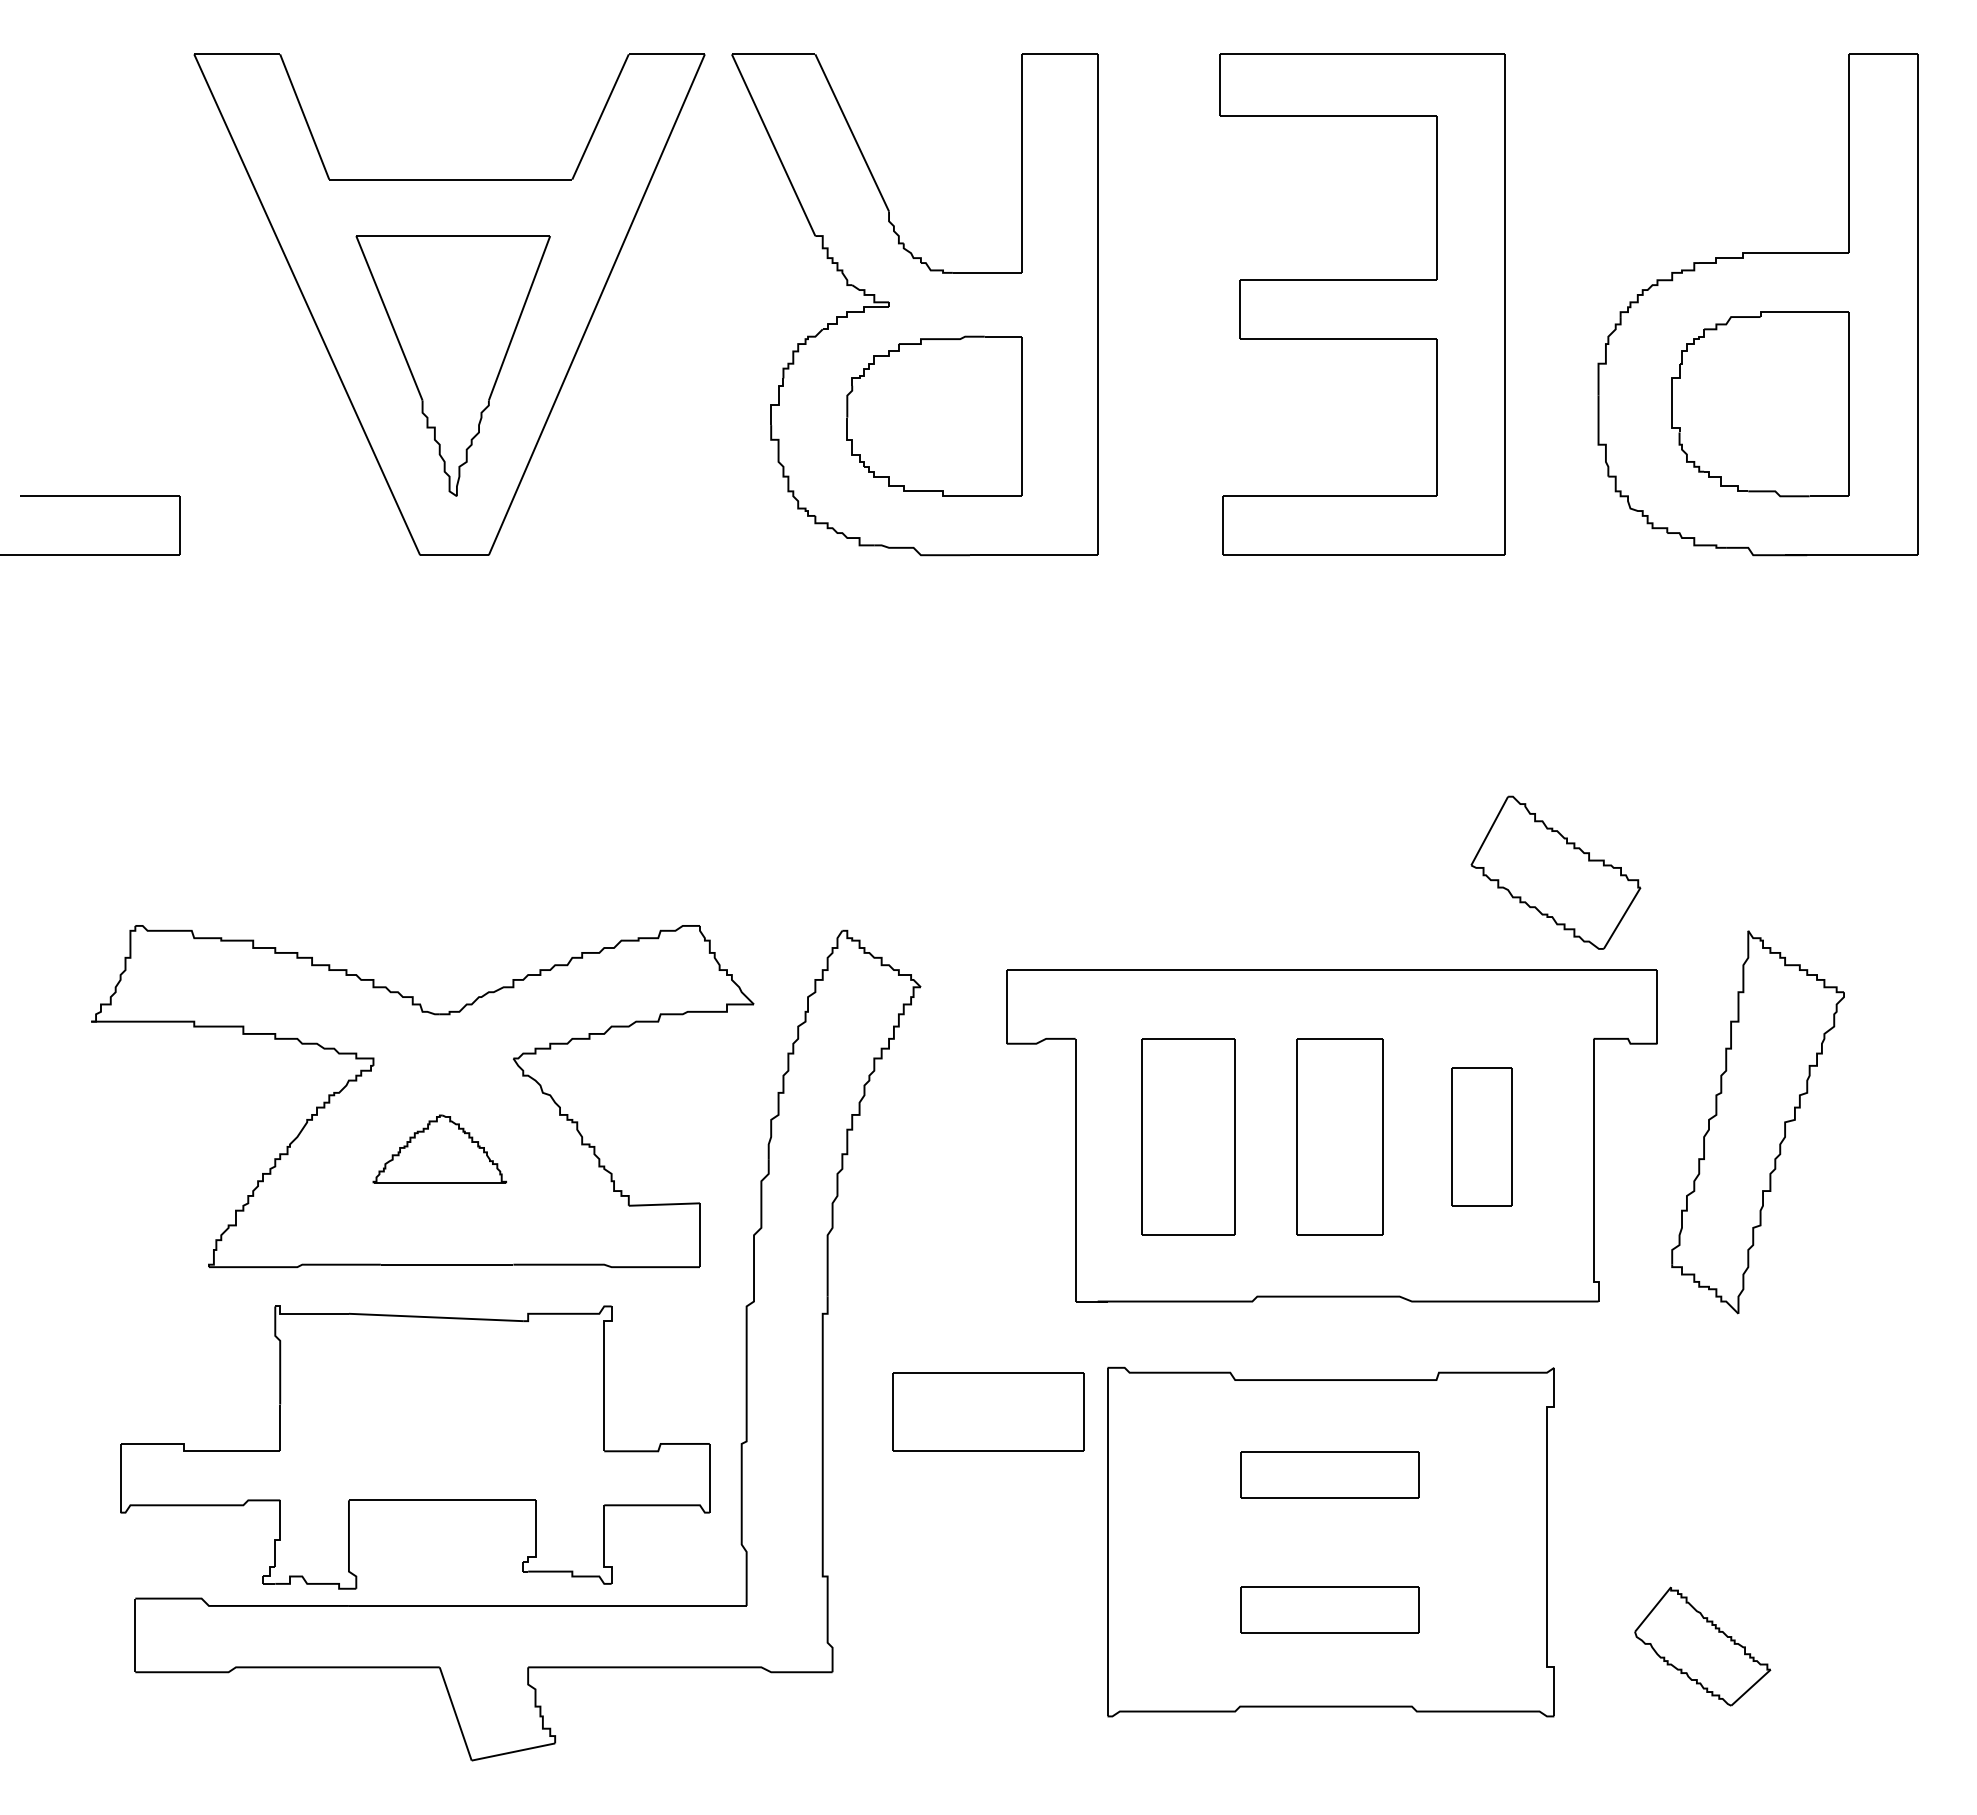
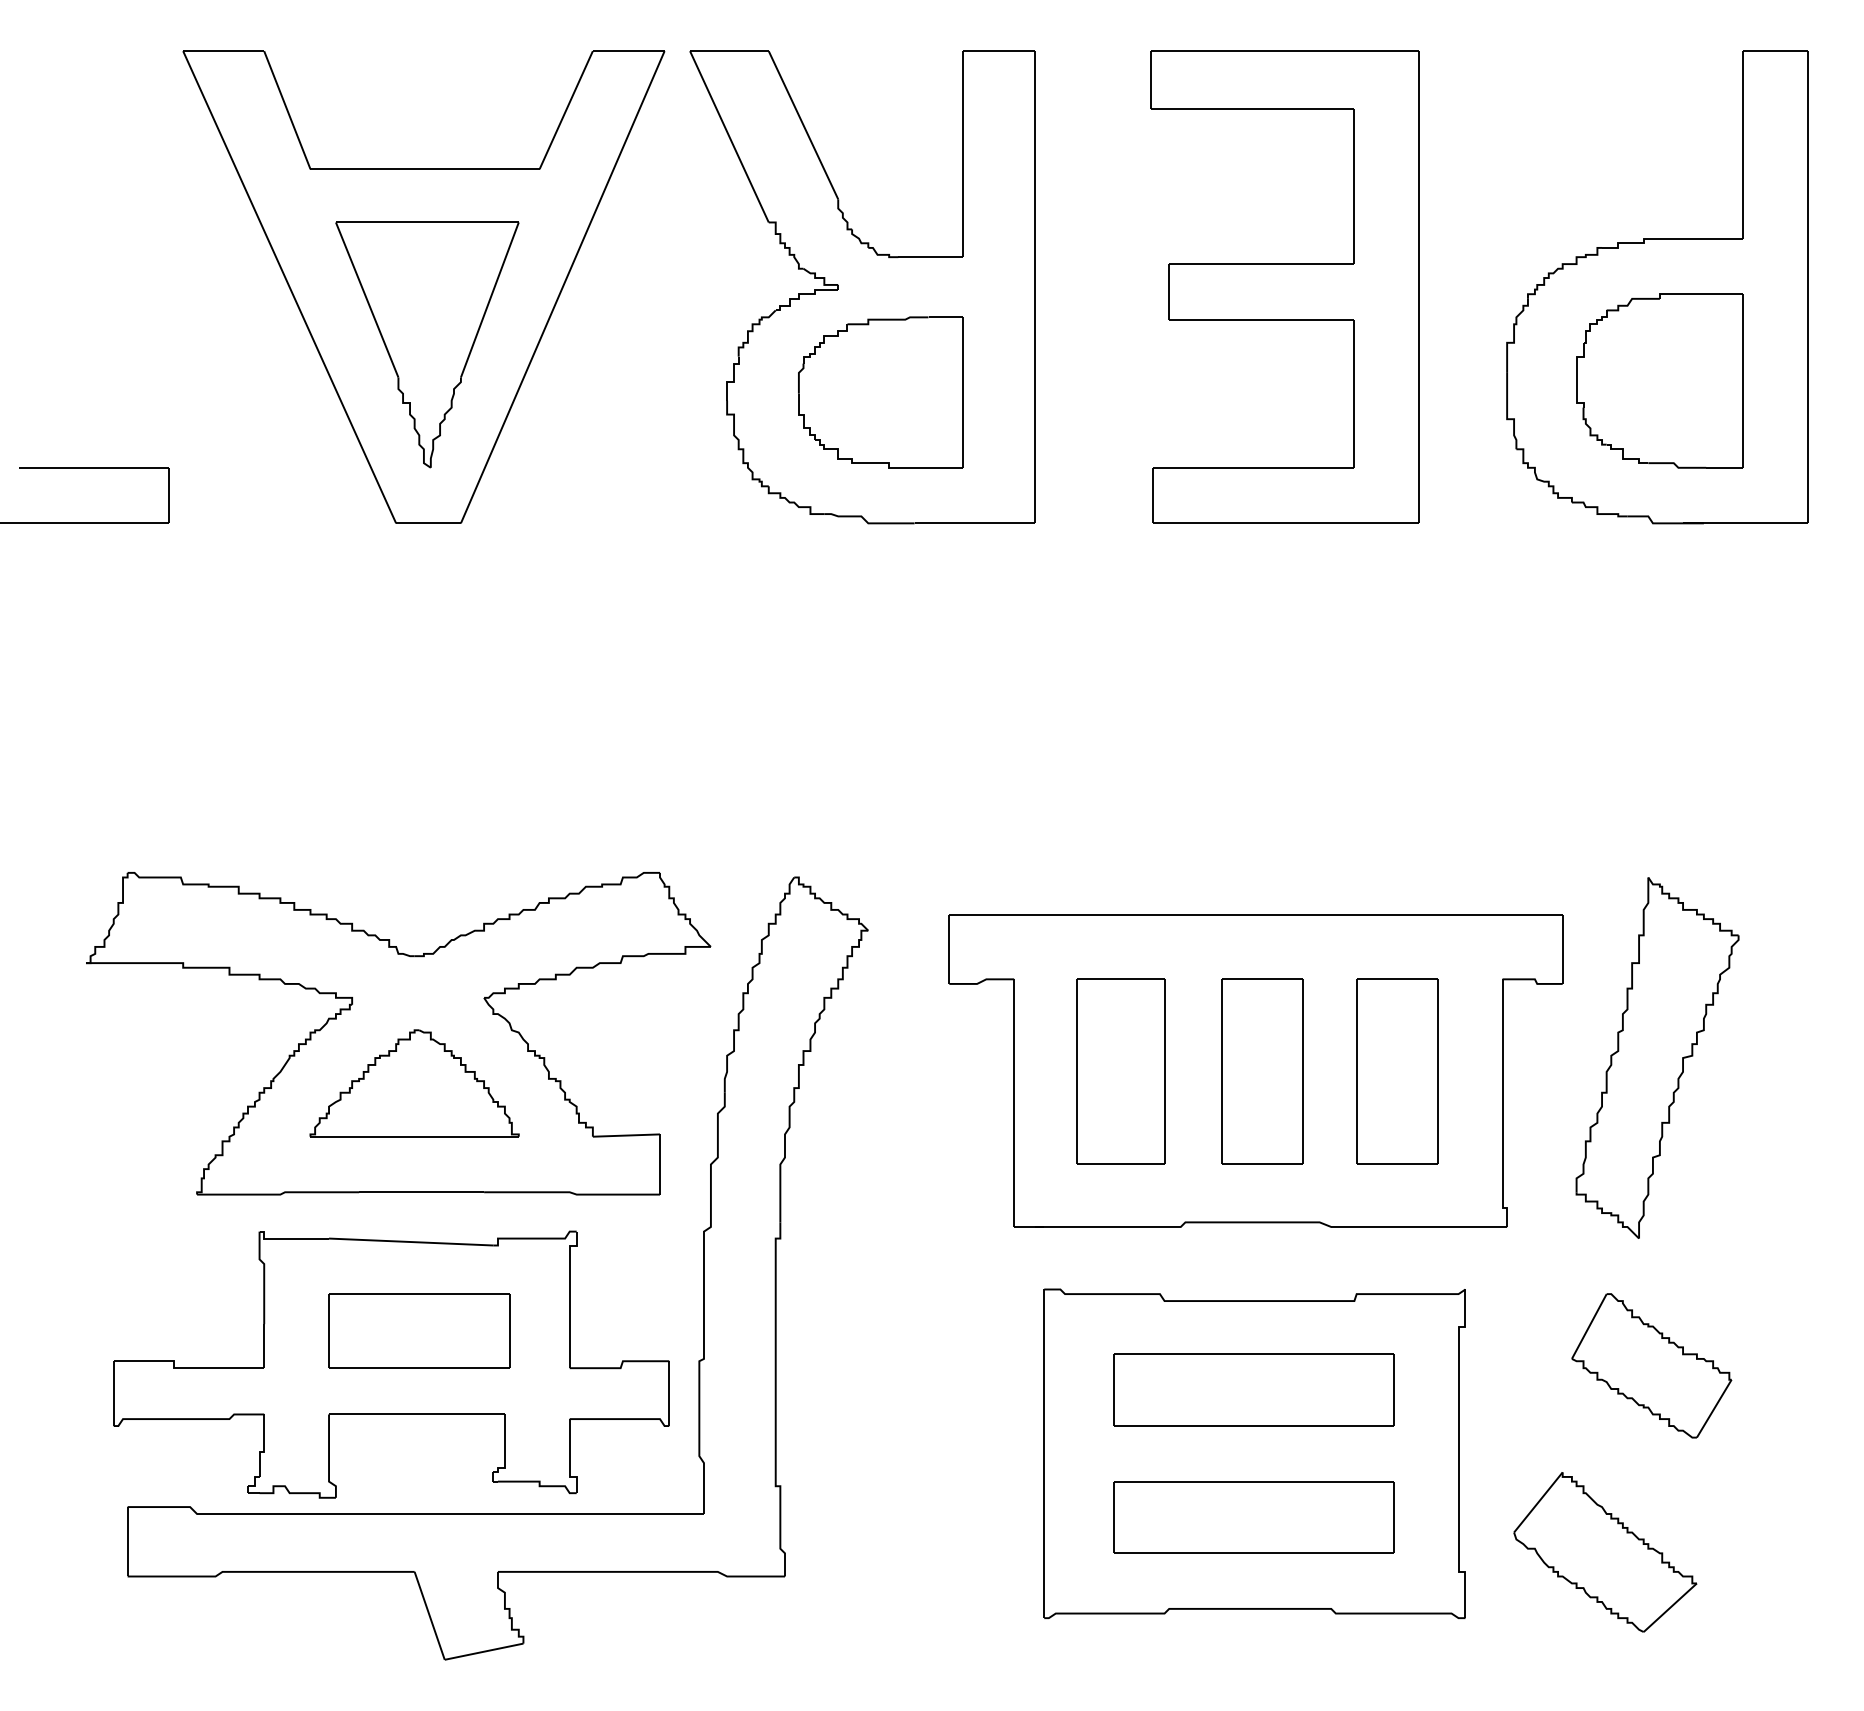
part: (1555, 872) -> (1651, 1365), moved
part: (1481, 1136) -> (1396, 1071), size x1.43
part: (439, 1149) -> (414, 1083), size x1.67
part: (988, 1411) -> (419, 1330), moved
part: (1329, 1474) -> (1253, 1390), size x1.67
part: (1329, 1609) -> (1253, 1517), size x1.67
part: (1702, 1646) -> (1605, 1552), size x1.43

